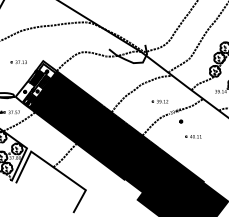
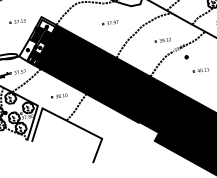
part: (110, 76) -> (110, 22), added
part: (49, 141) -> (59, 95), added

